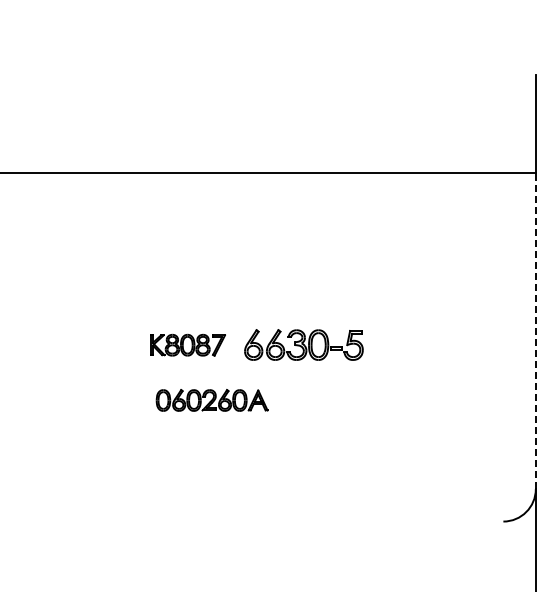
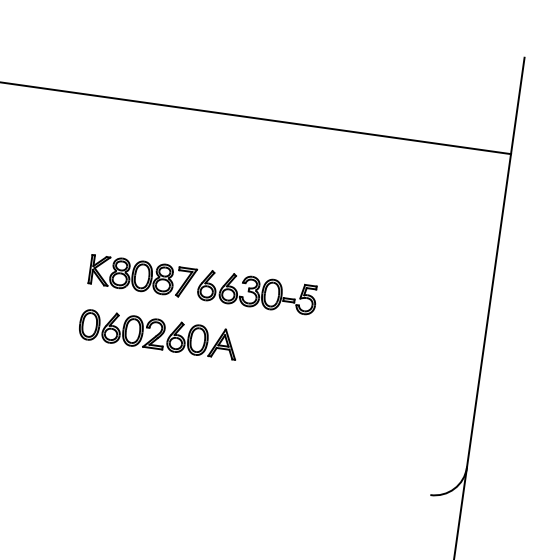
line: (535, 330) -> (488, 310), dashed -> solid
part: (187, 345) -> (142, 276), size x1.43
part: (212, 400) -> (159, 334), size x1.43

